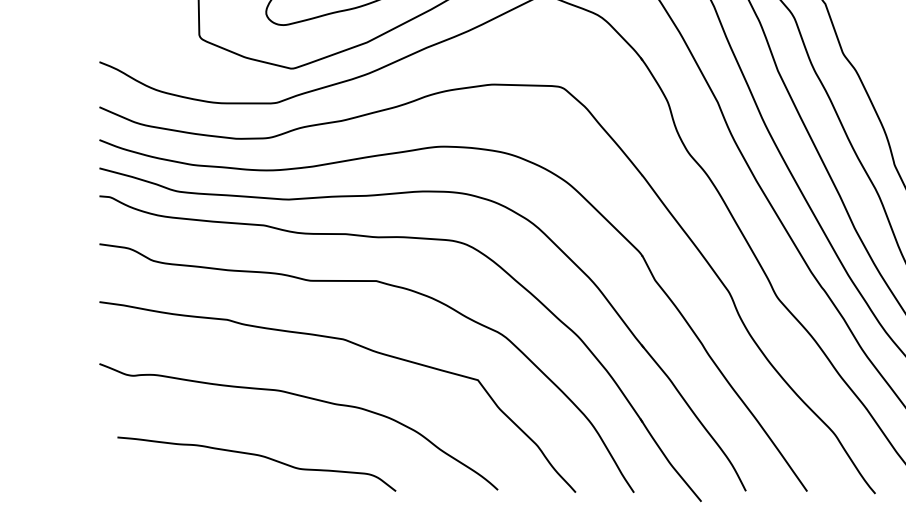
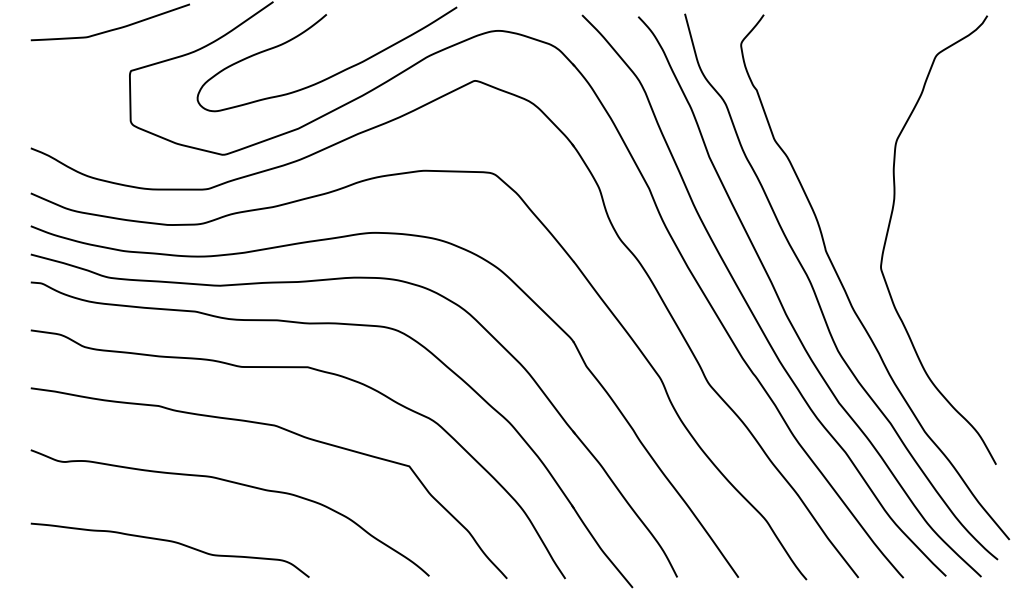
curve: (257, 456) -> (170, 542), moved

